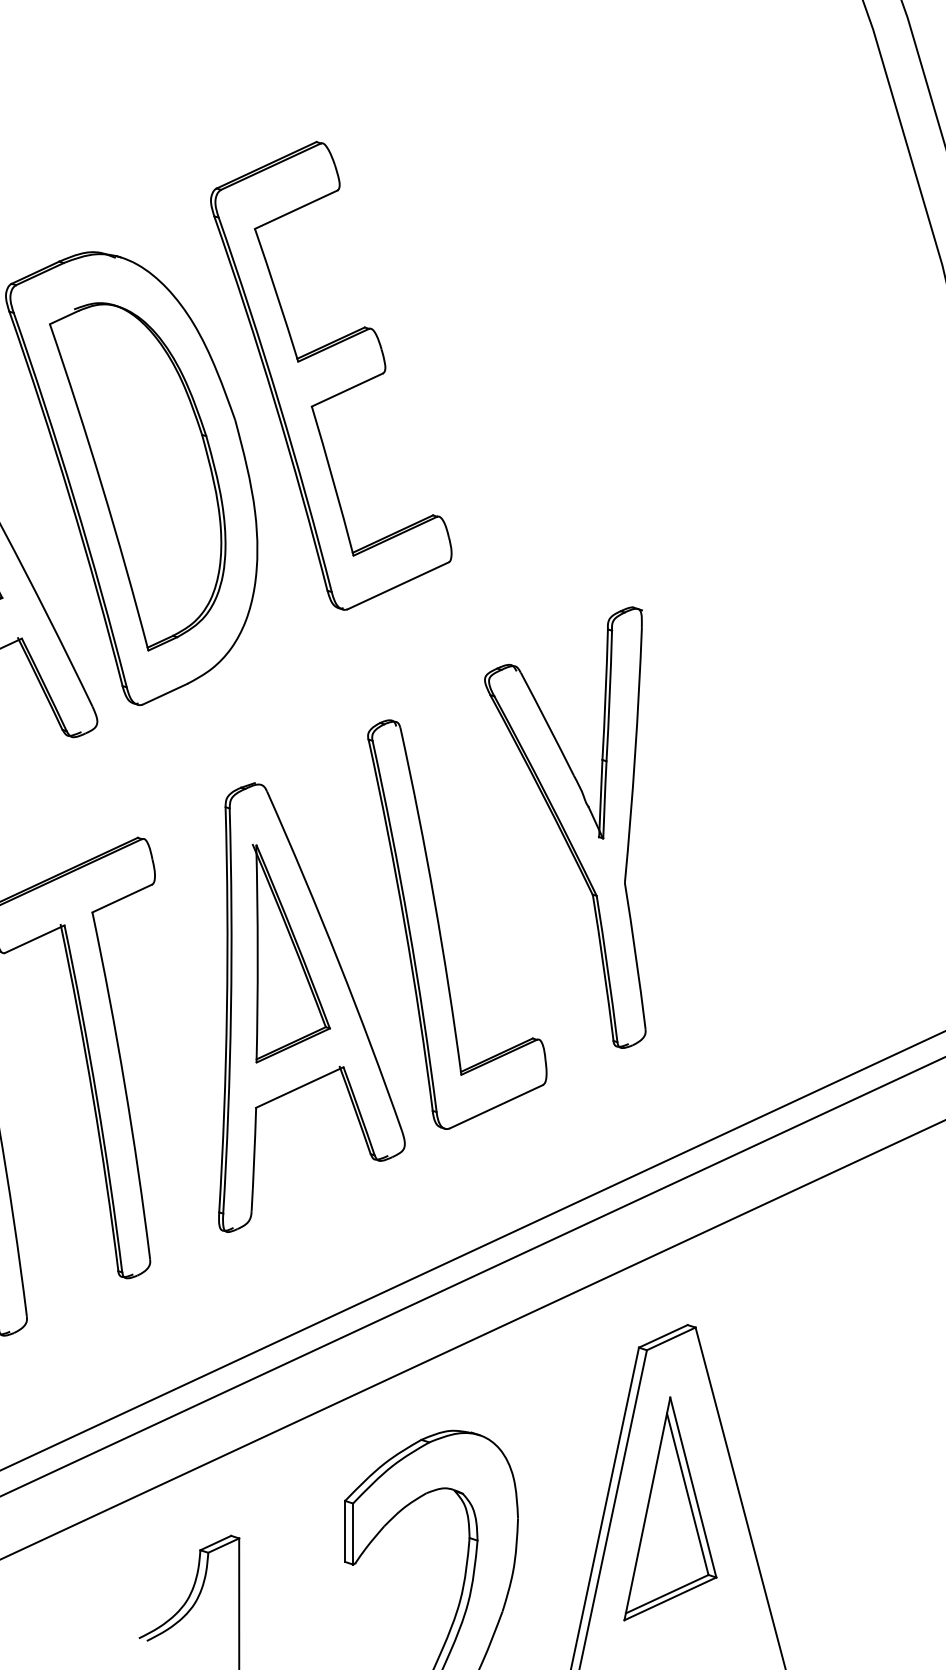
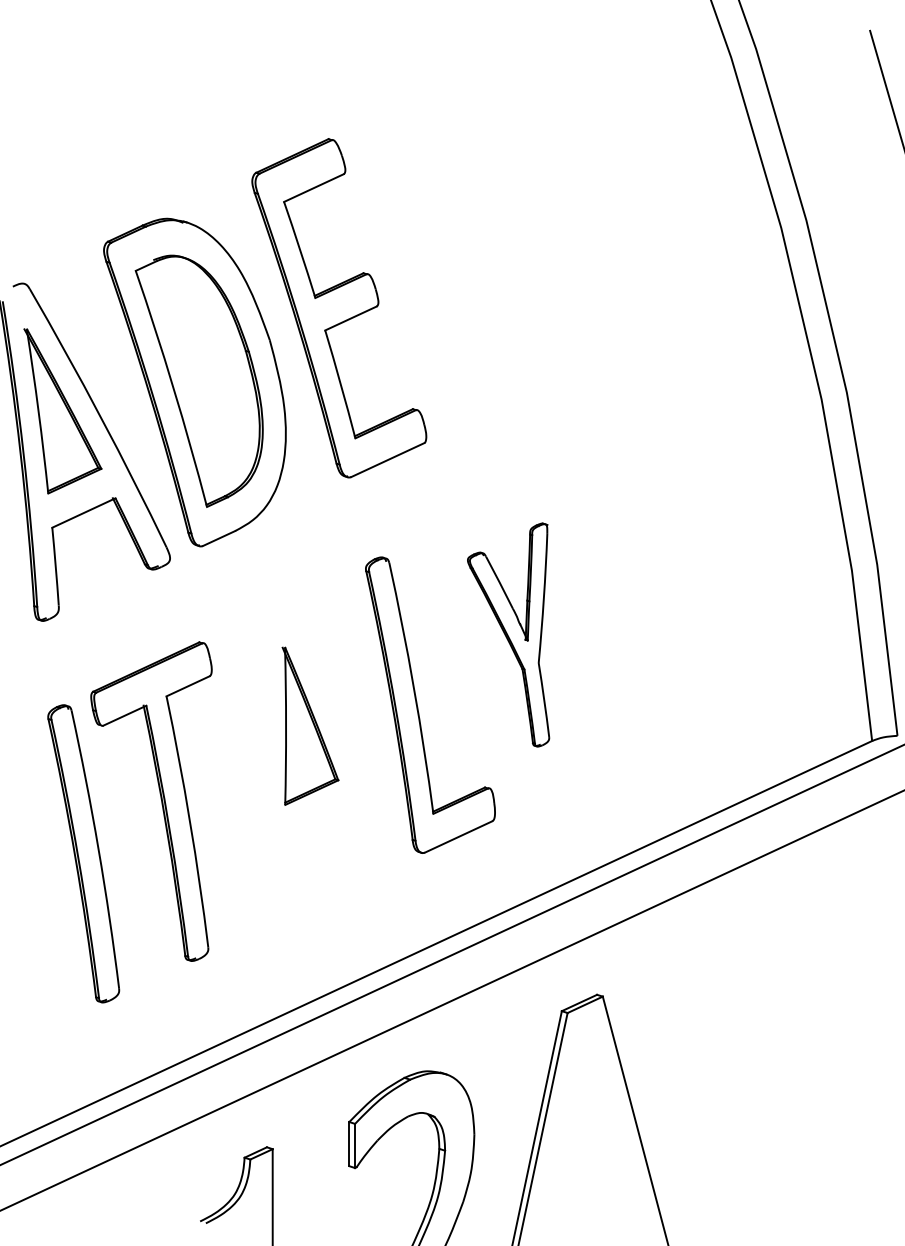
part: (565, 826) -> (508, 634), size x0.7
part: (312, 1006) -> (325, 764), removed
part: (670, 1508) -> (584, 1127), removed

